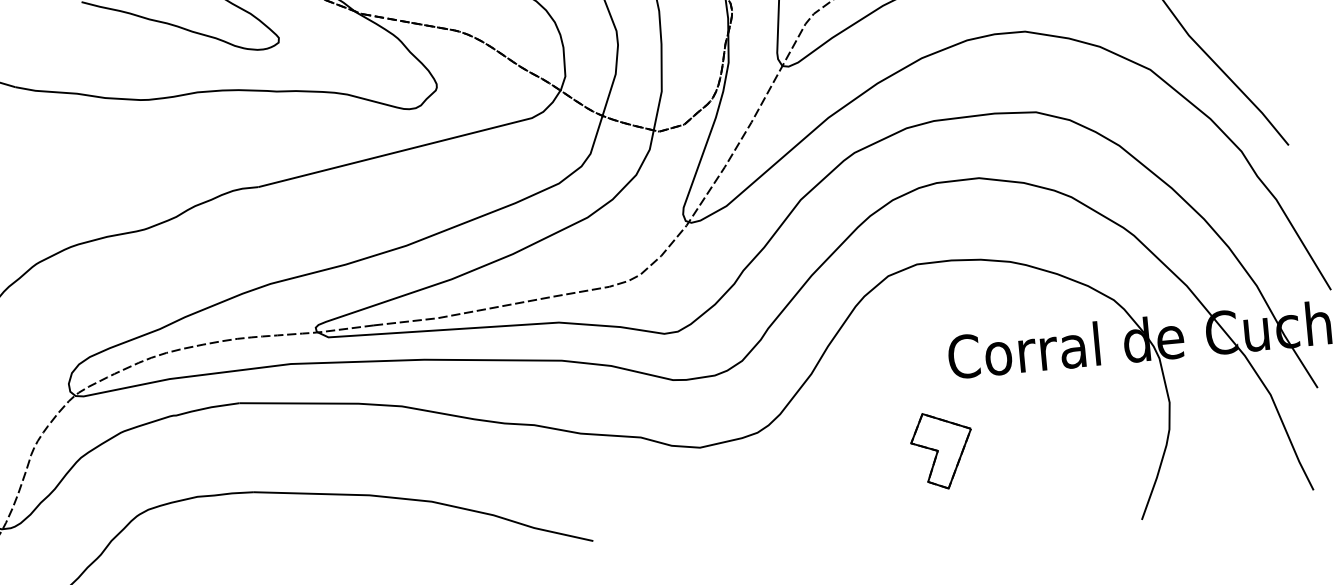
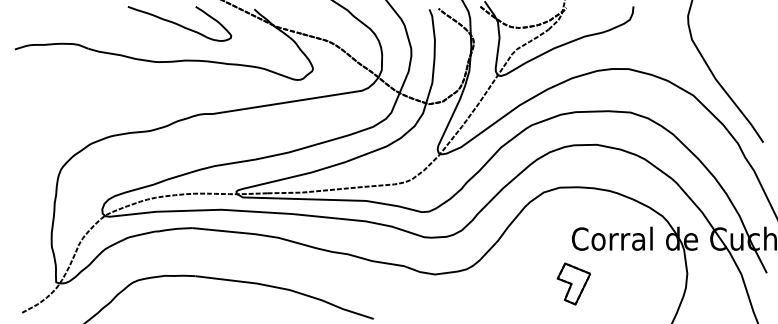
part: (941, 449) -> (573, 283), moved

